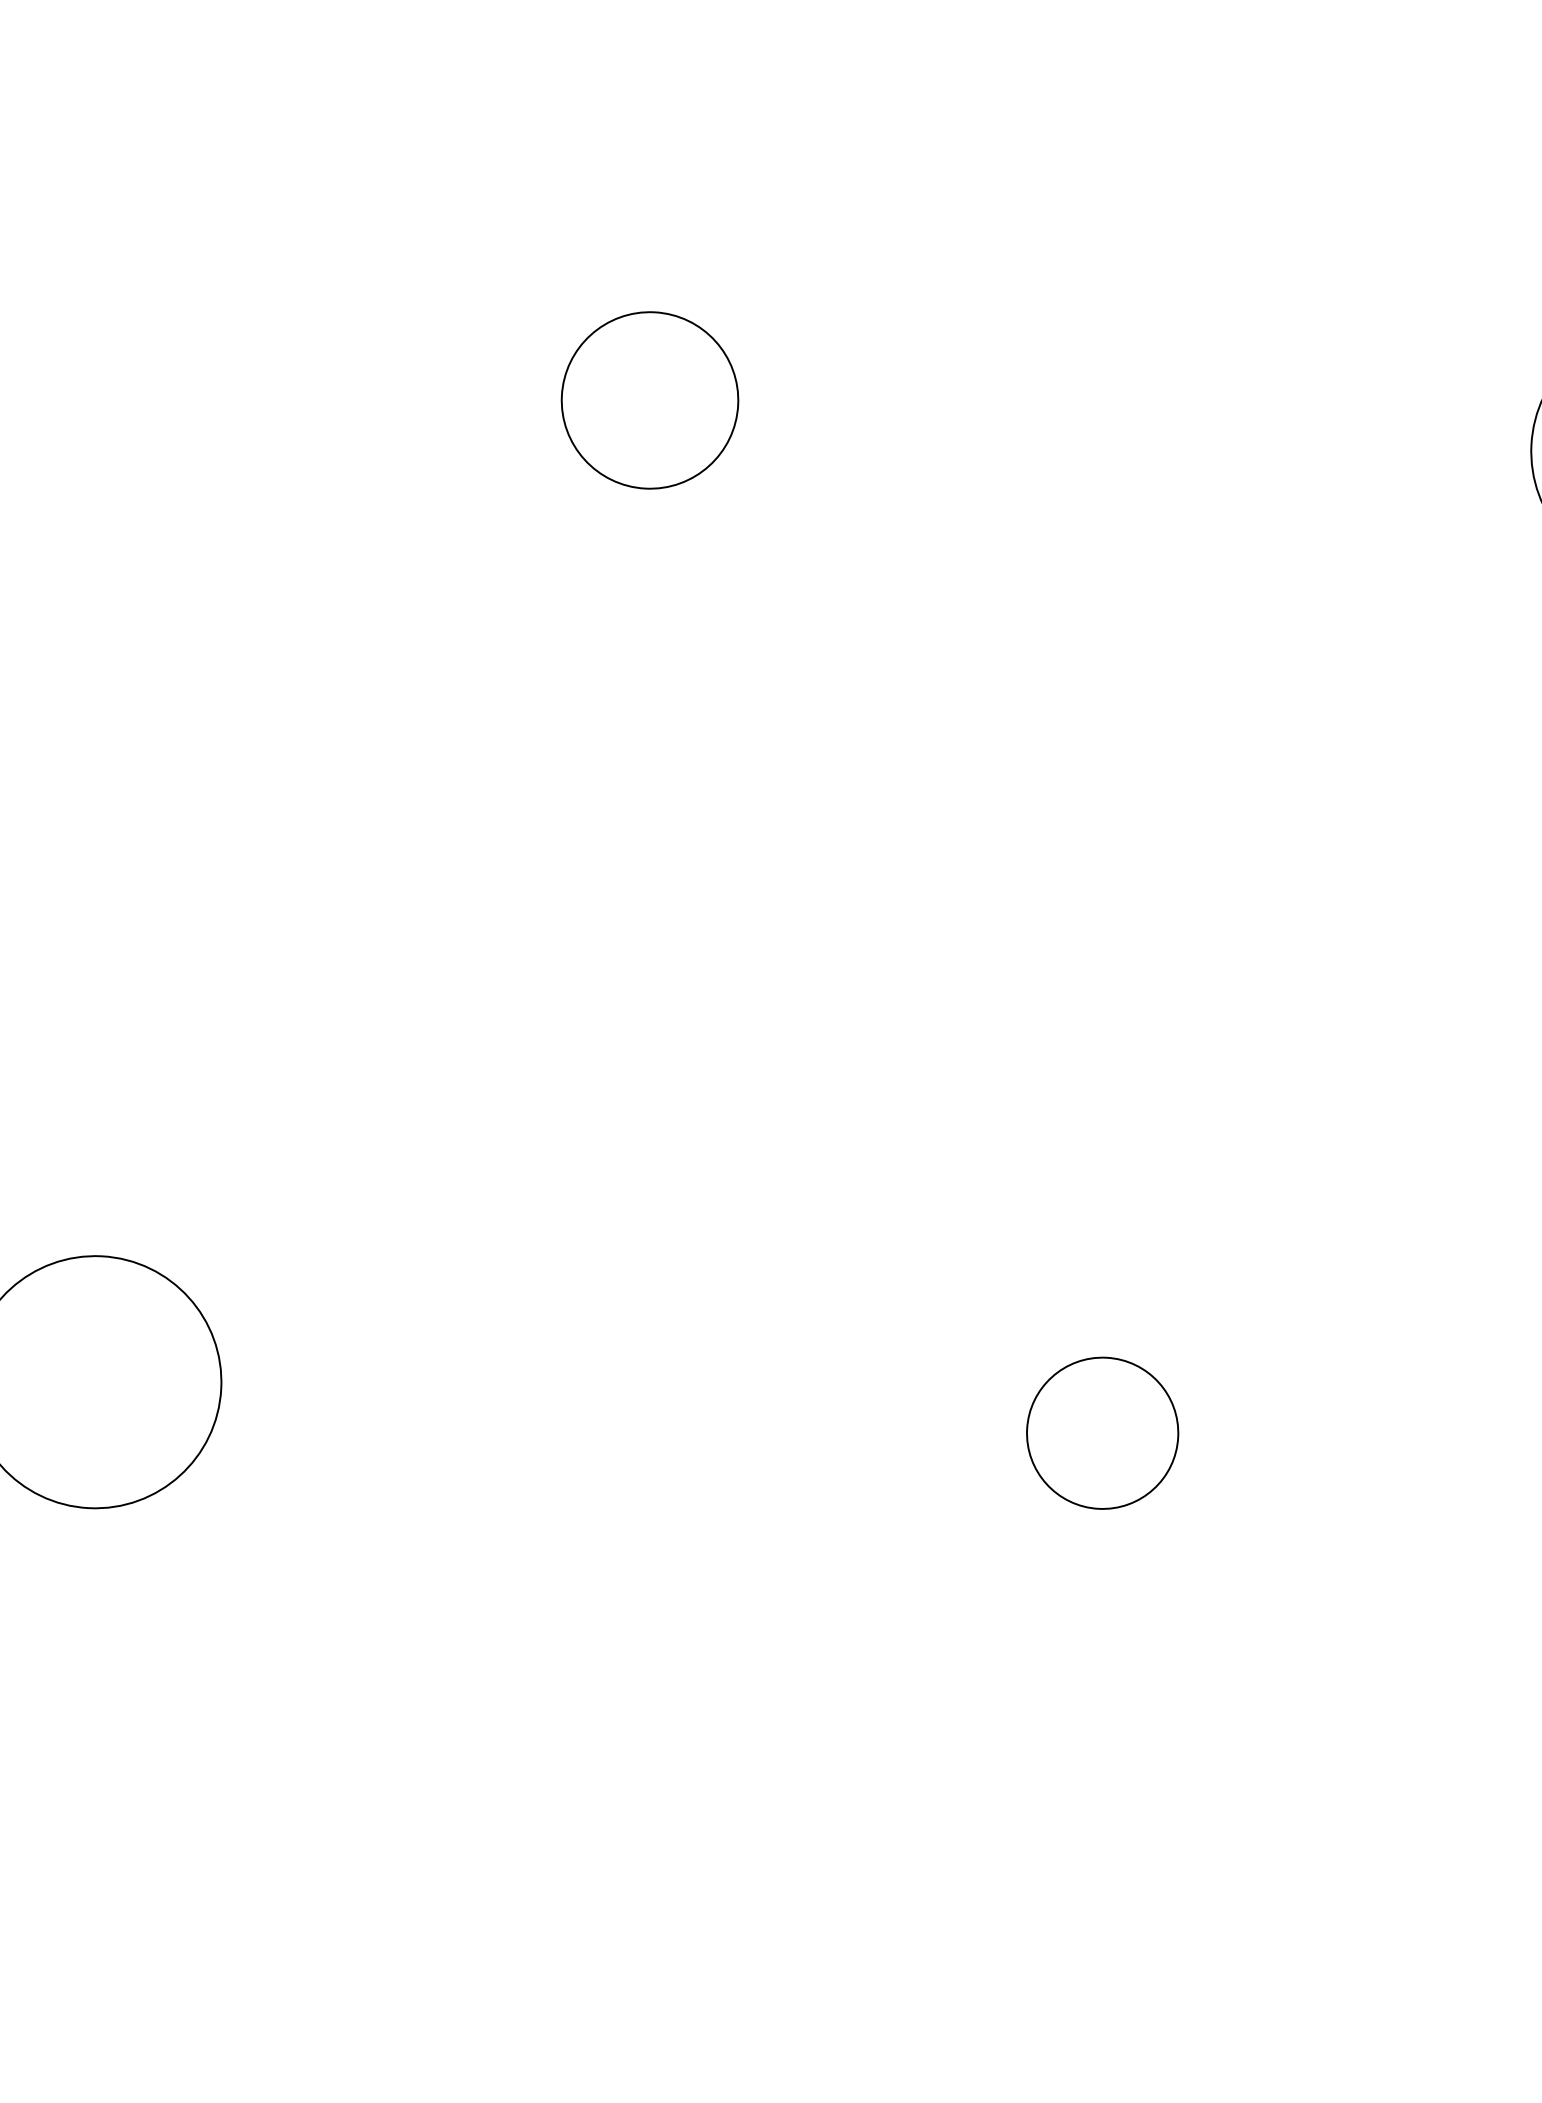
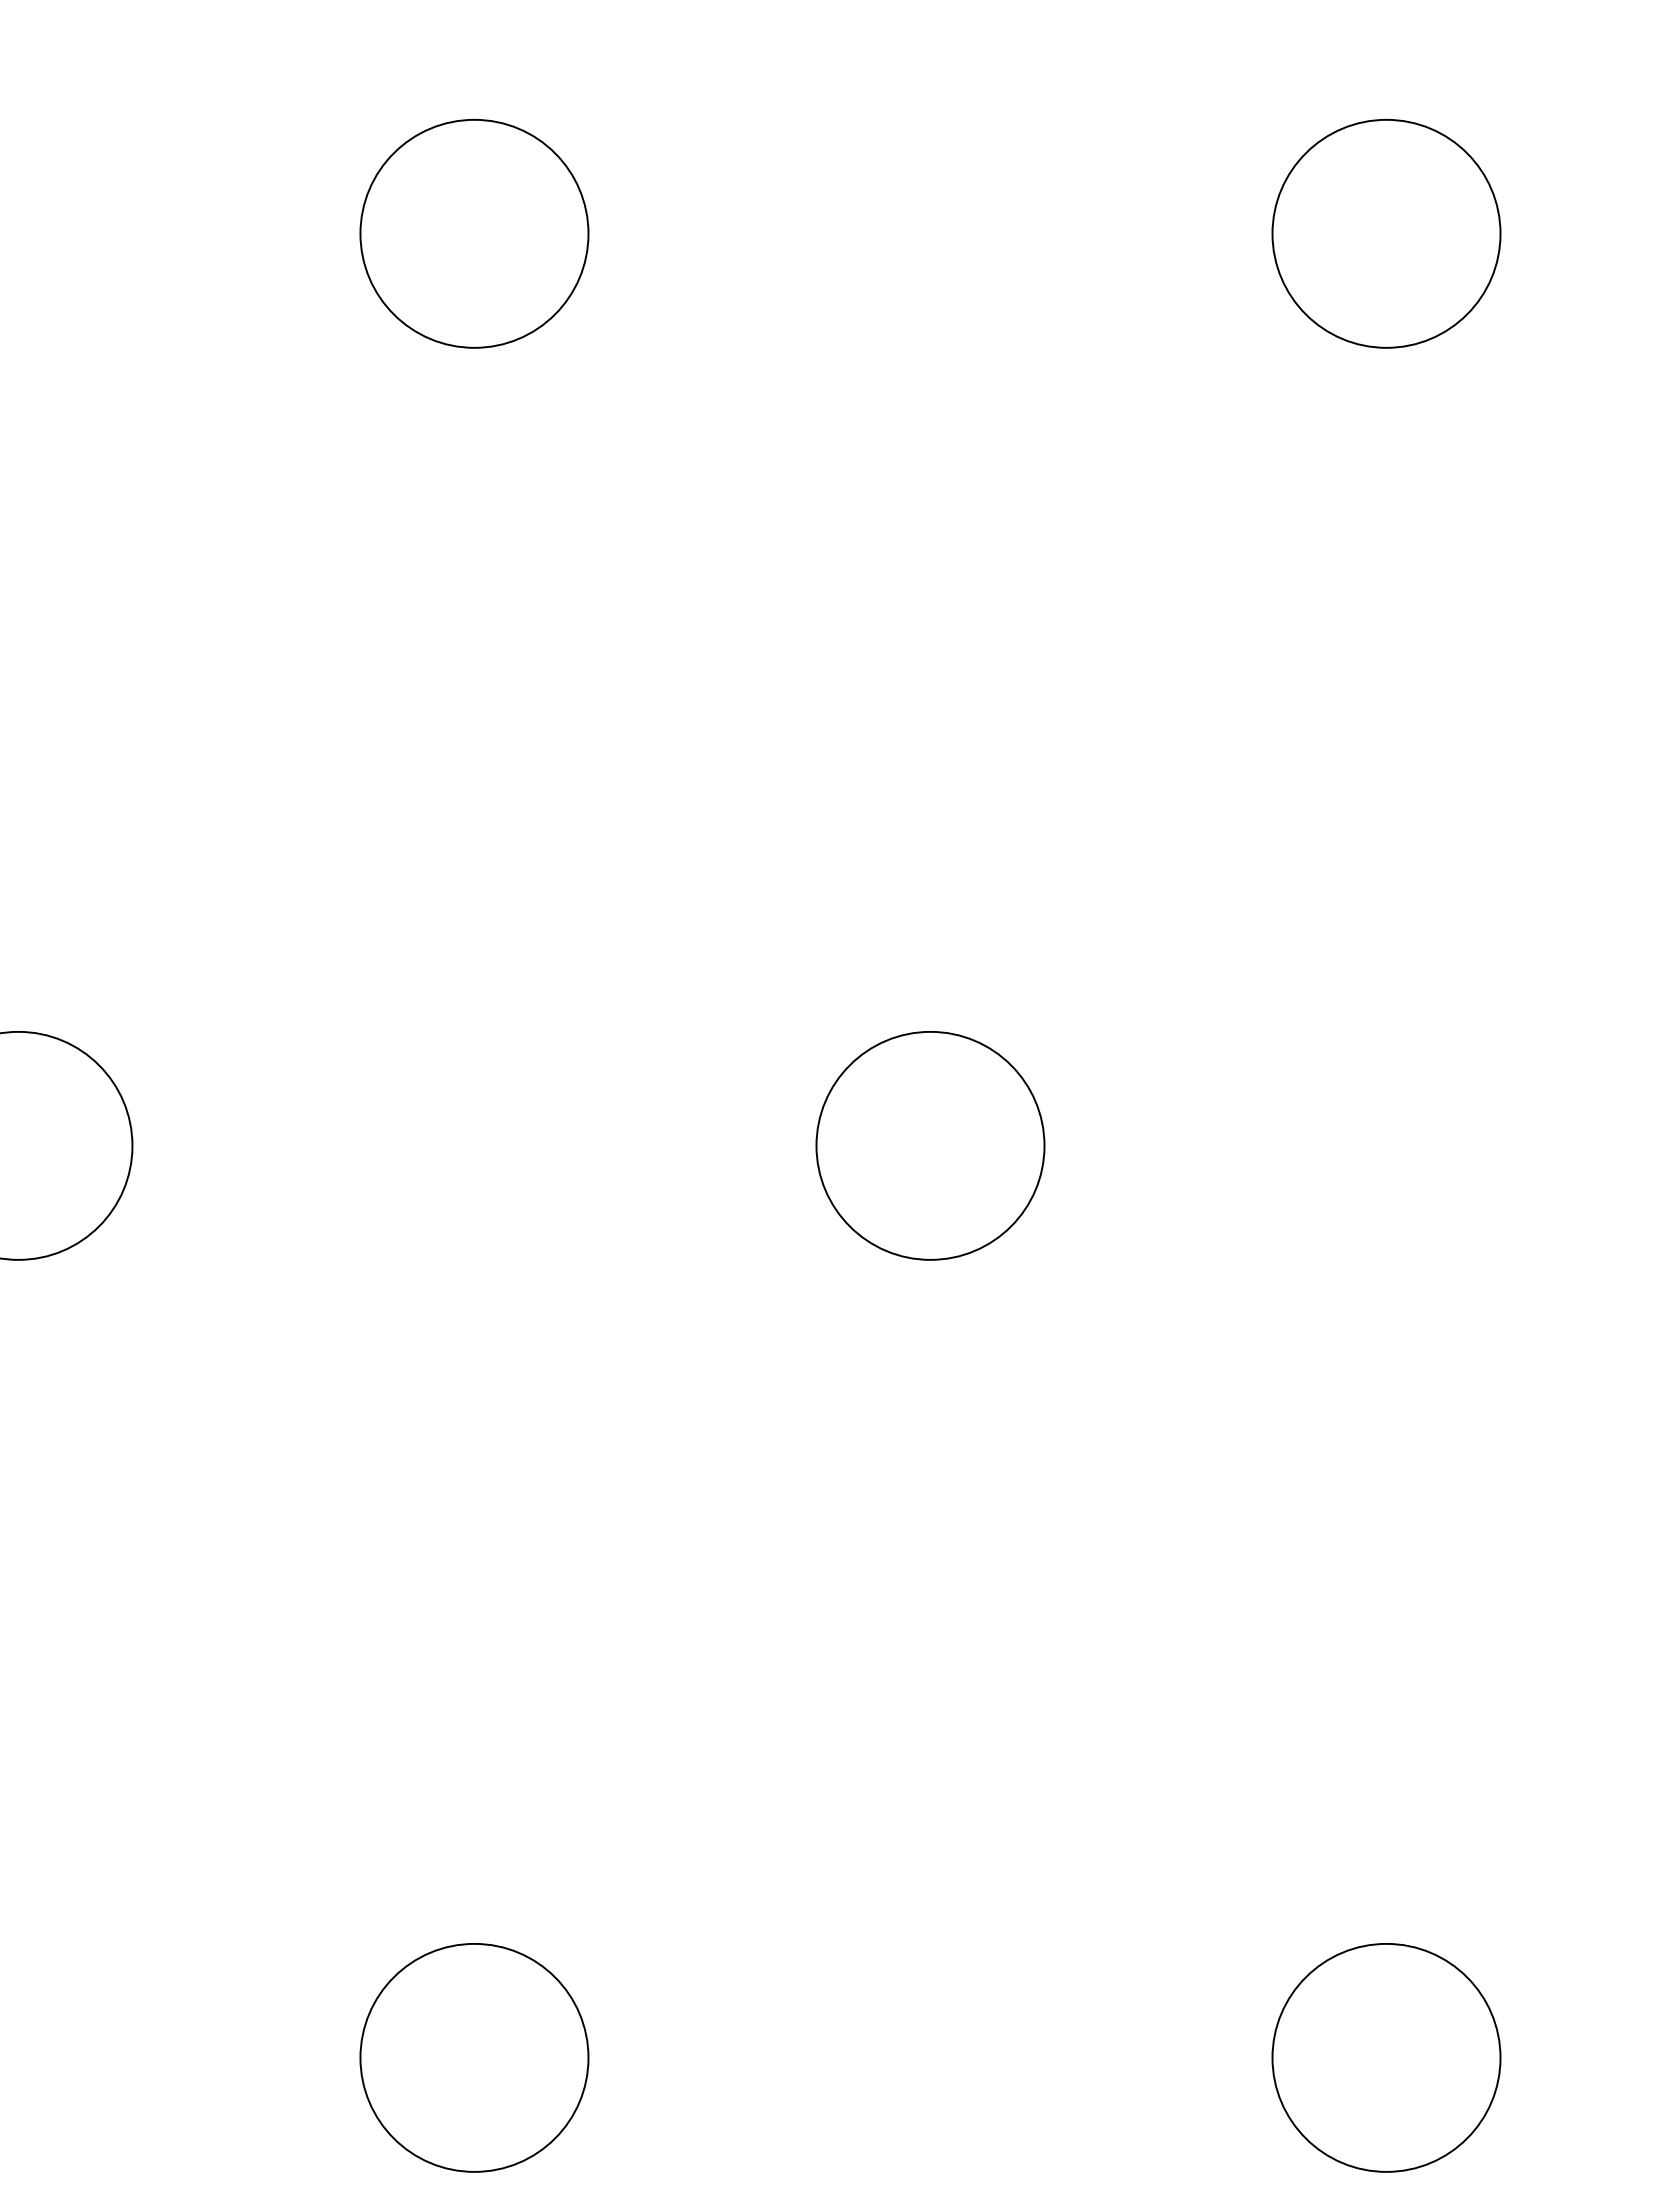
circle: (650, 400) -> (474, 233), size x1.43
circle: (1102, 1432) -> (930, 1145), size x1.67

